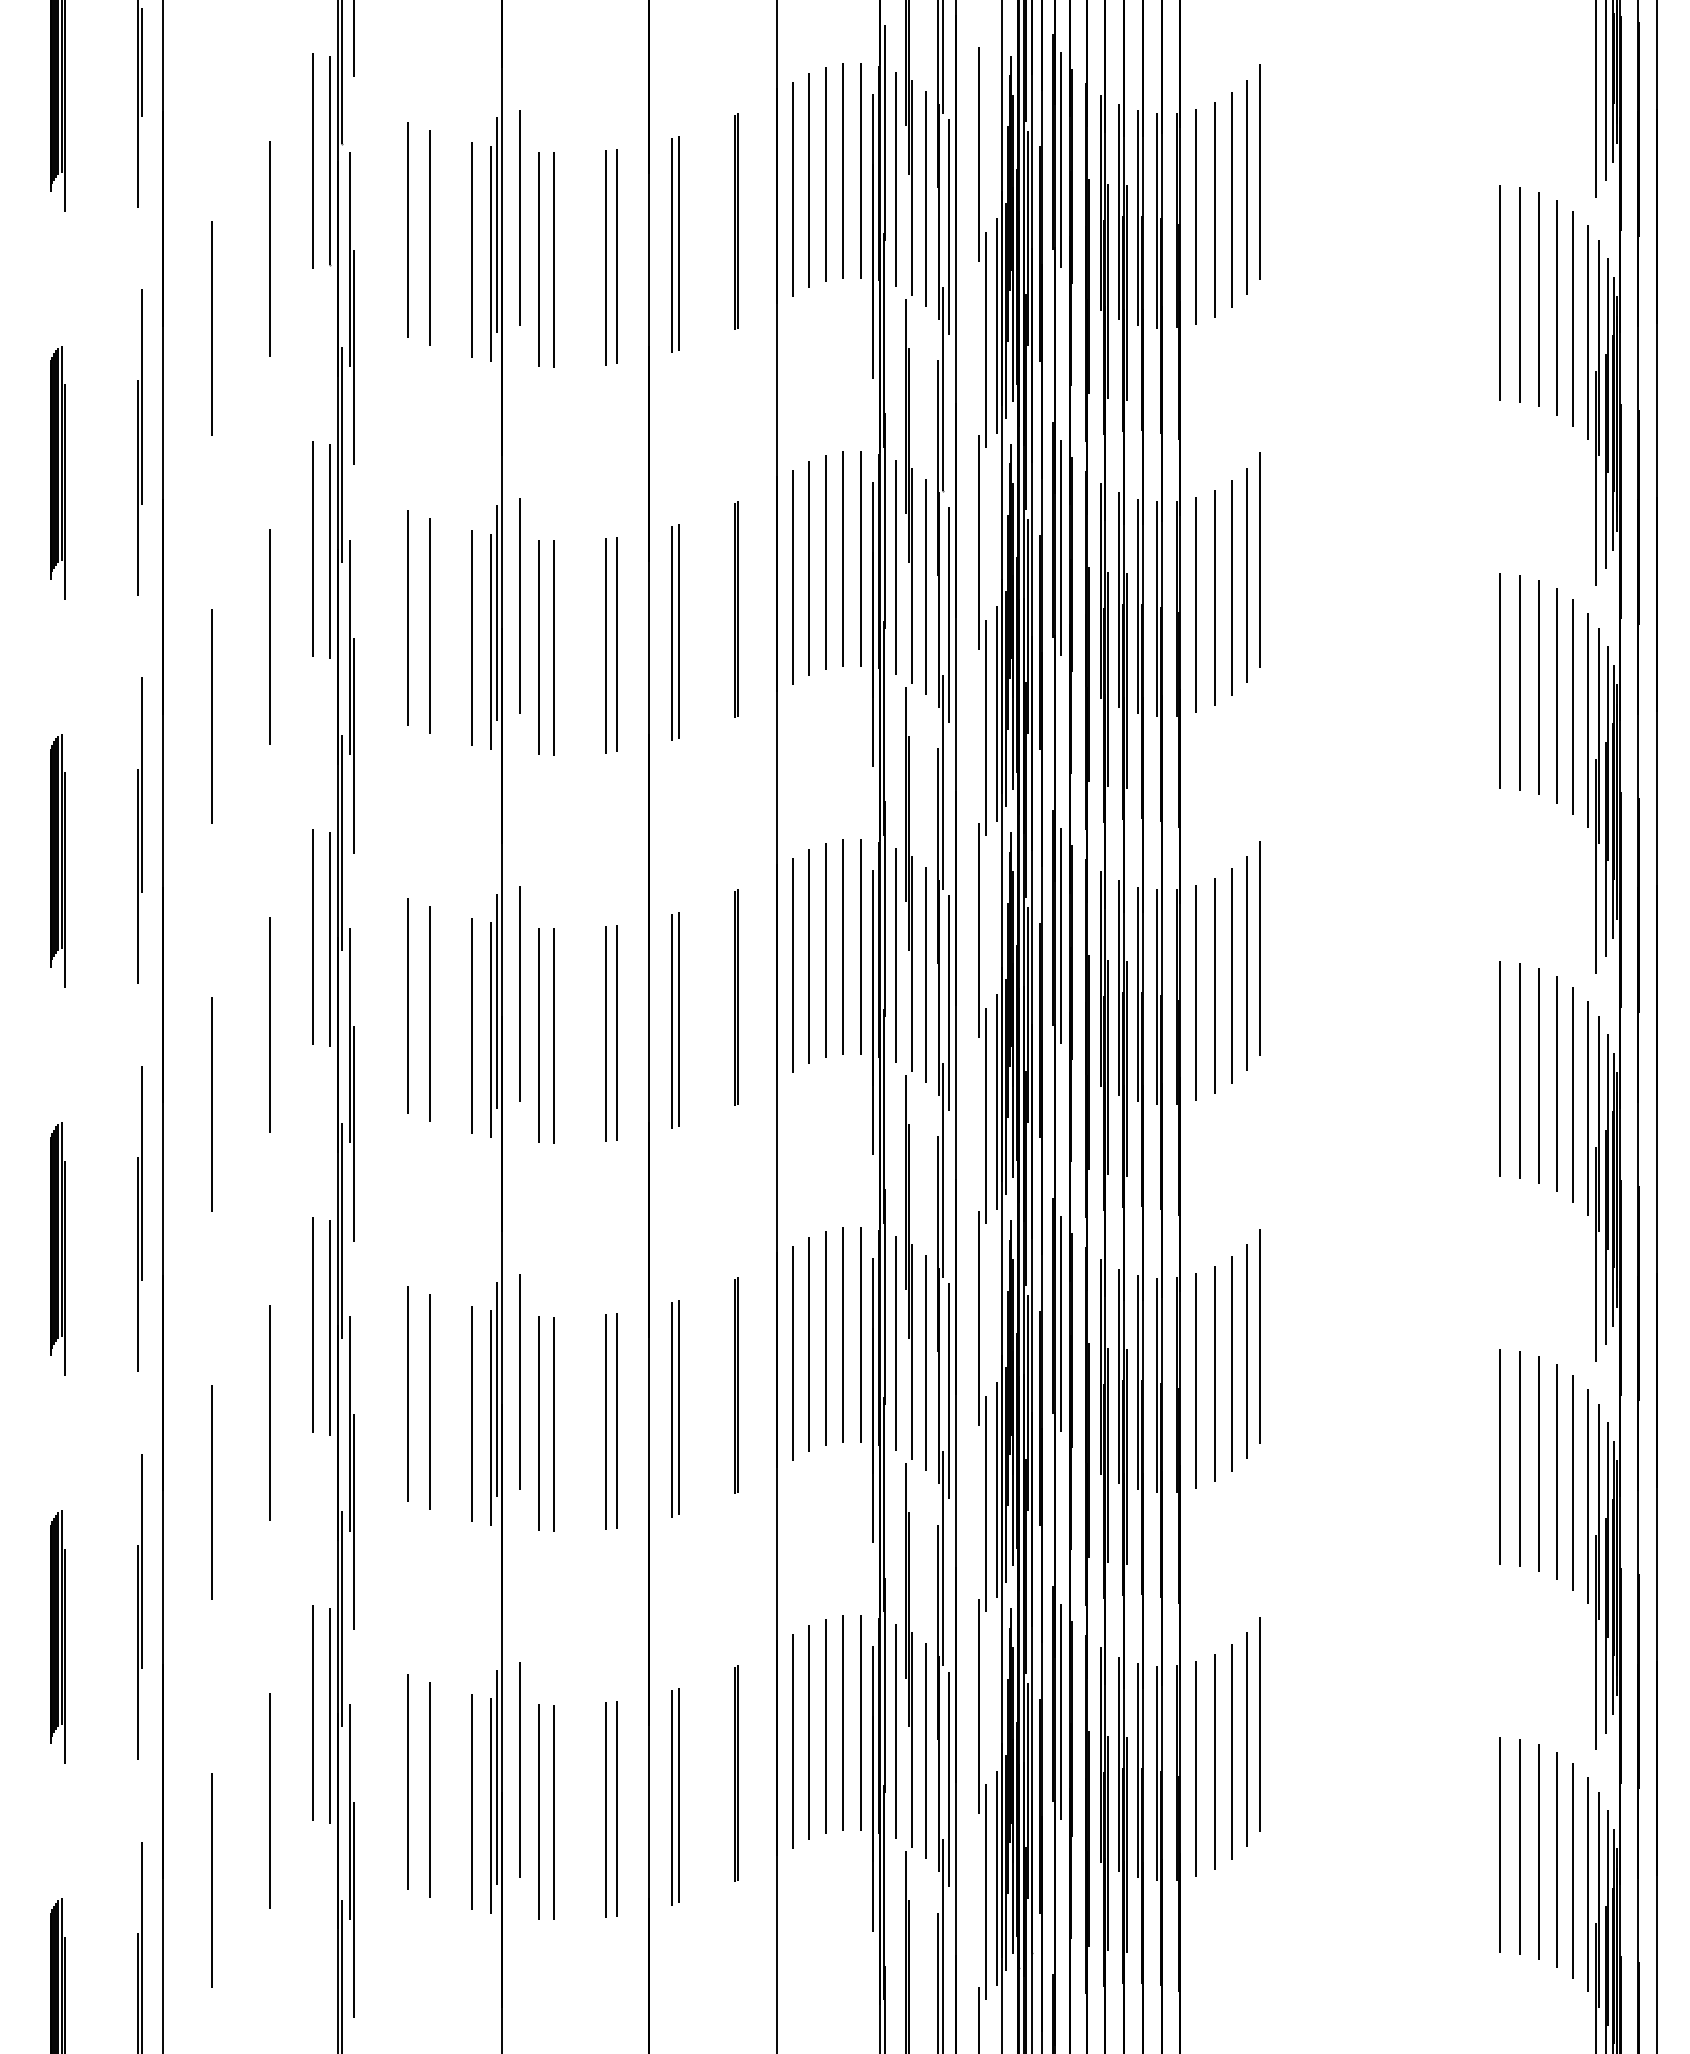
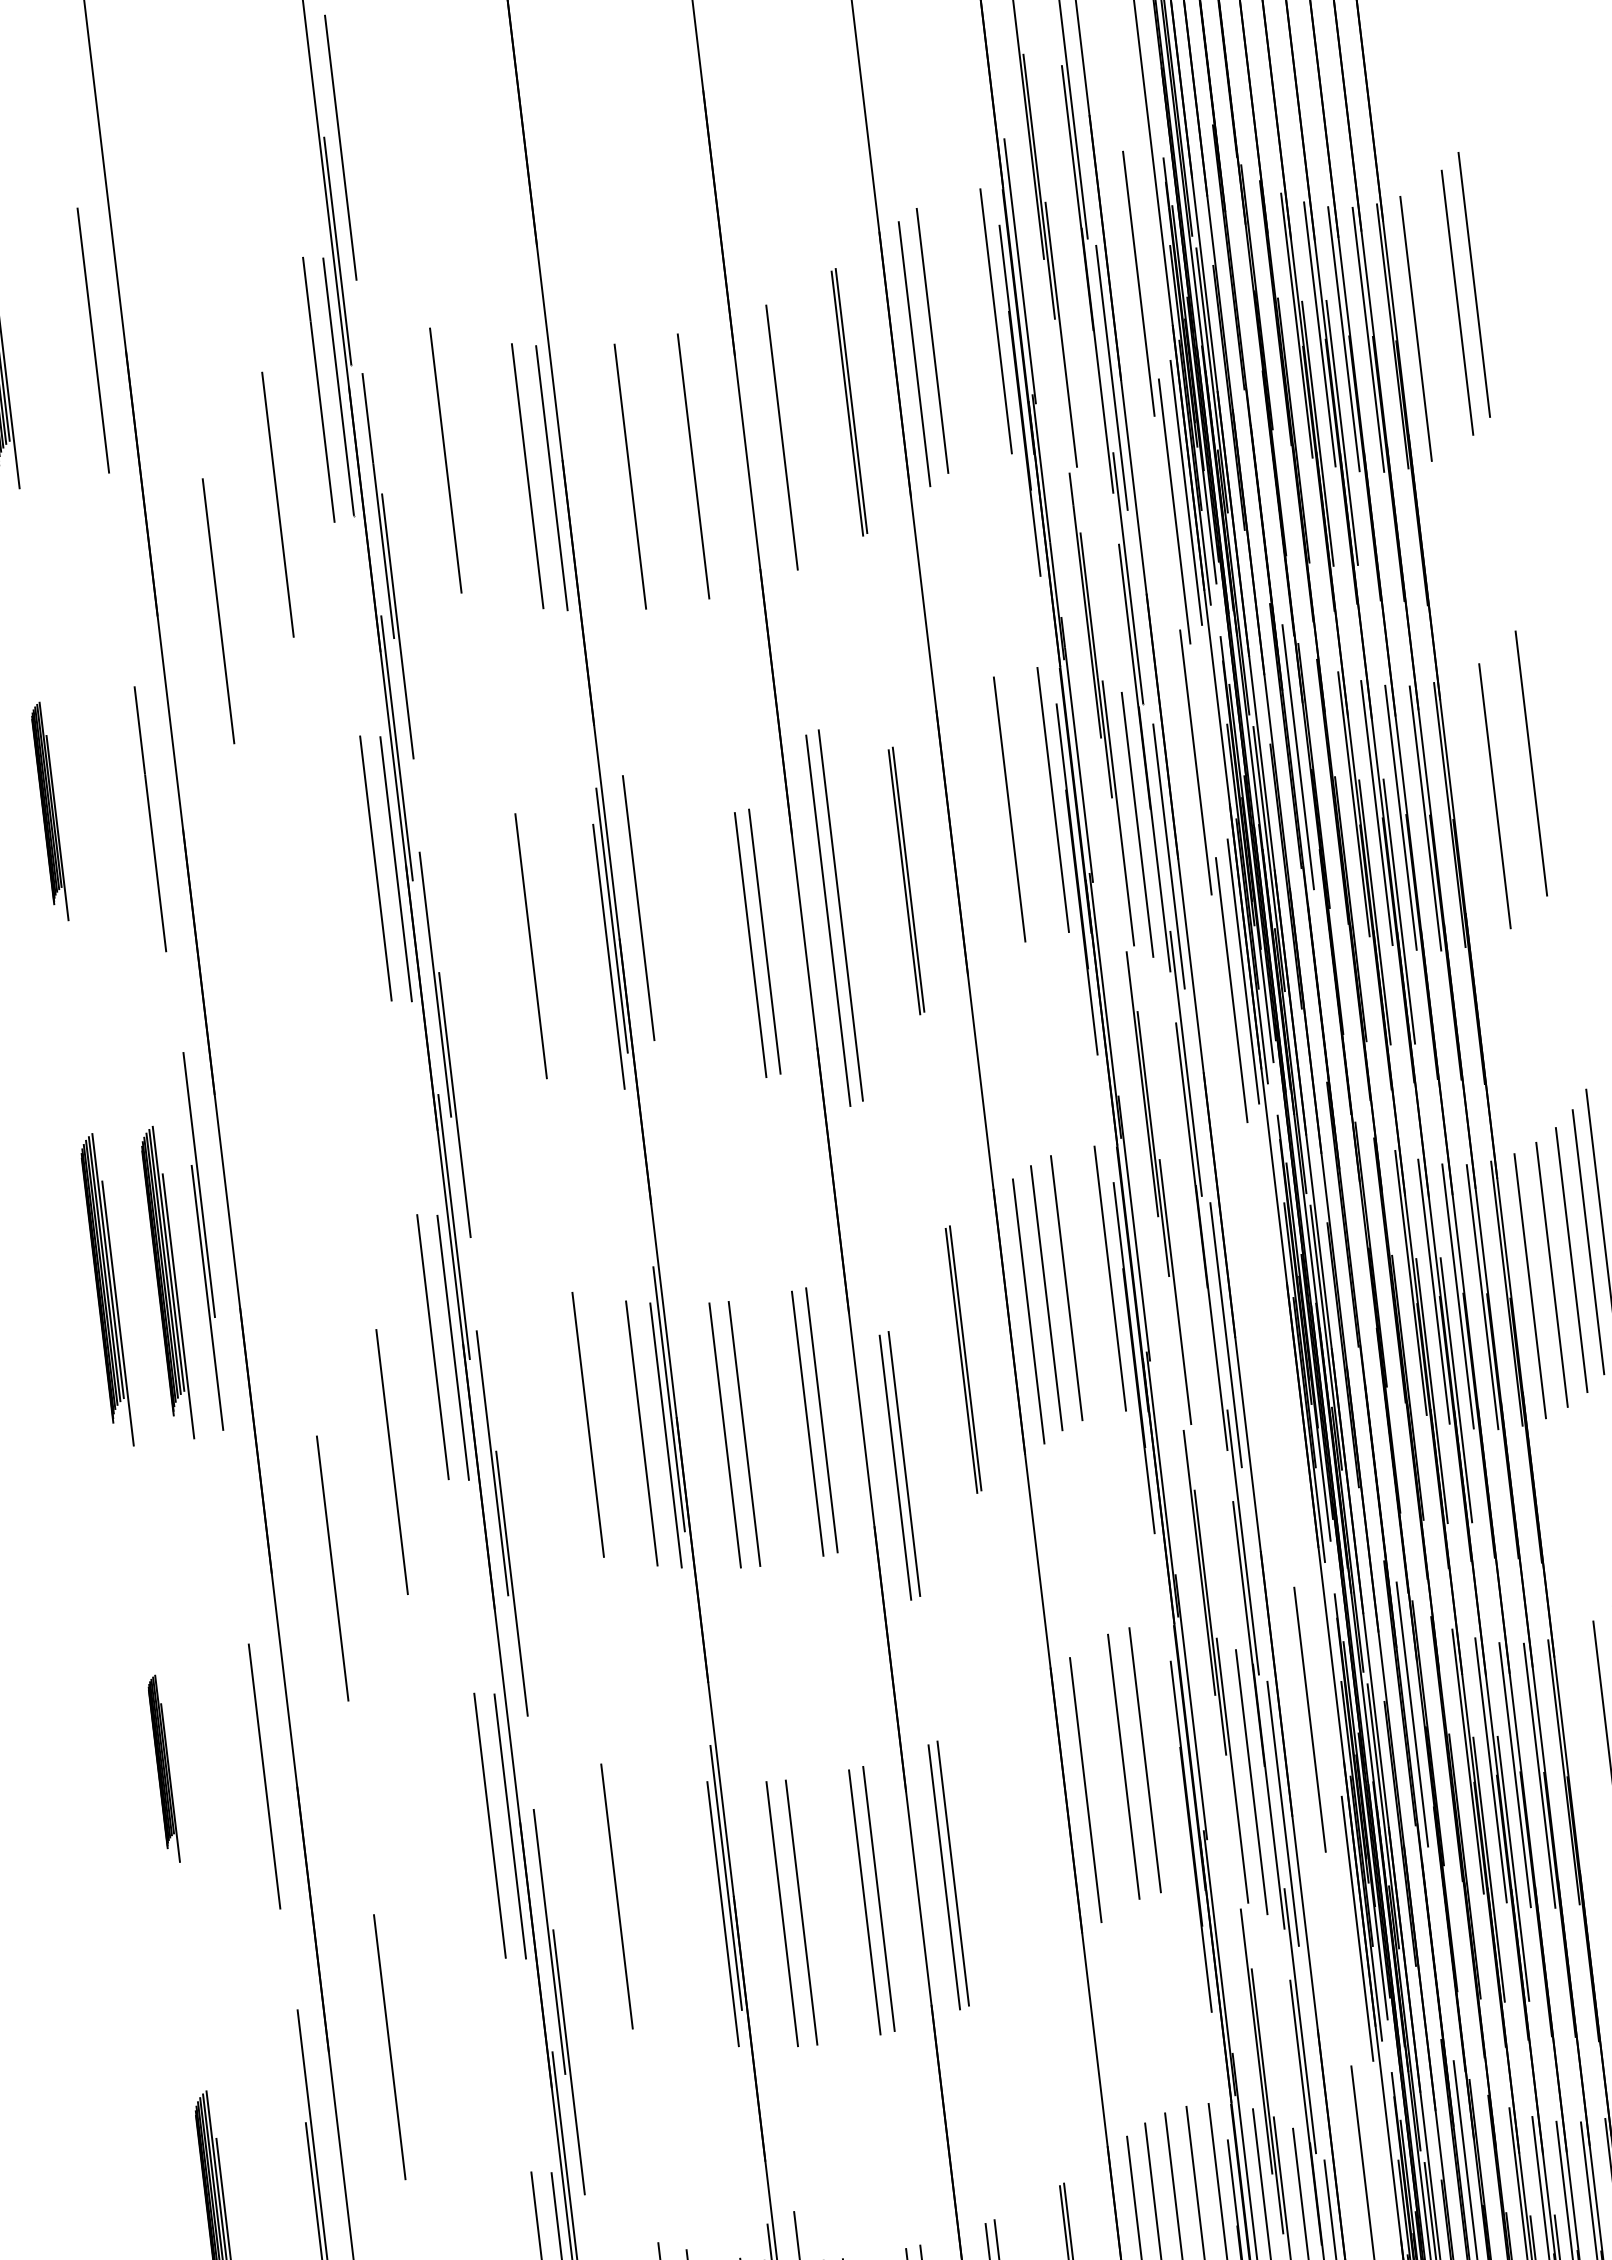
line: (142, 61) -> (93, 292), removed
line: (1061, 159) -> (1241, 277), removed
line: (843, 170) -> (973, 323), removed
line: (1259, 172) -> (1487, 264), removed
line: (825, 174) -> (952, 331), removed
line: (896, 179) -> (1040, 326), removed
line: (925, 198) -> (1079, 346), removed
line: (1214, 209) -> (1437, 317), removed
line: (519, 217) -> (581, 429), removed
line: (497, 225) -> (555, 442), removed
line: (430, 237) -> (474, 466), removed
line: (671, 245) -> (772, 441), removed
line: (617, 256) -> (707, 462), removed
line: (538, 259) -> (610, 478), removed
line: (142, 397) -> (142, 706), removed
part: (57, 472) -> (48, 811), size x0.7
line: (843, 558) -> (1031, 802), removed
line: (1259, 560) -> (1544, 743), removed
line: (896, 567) -> (1097, 805), removed
line: (808, 568) -> (989, 819), removed
line: (793, 577) -> (972, 832), removed
line: (1231, 587) -> (1513, 780), removed
line: (1196, 604) -> (1473, 806), removed
line: (408, 617) -> (503, 938), removed
part: (675, 632) -> (834, 918), size x1.4
line: (269, 636) -> (334, 982), removed
line: (472, 637) -> (585, 954), removed
line: (538, 647) -> (667, 956), removed
line: (553, 647) -> (686, 954), removed
line: (212, 716) -> (275, 1089), removed
part: (106, 860) -> (166, 1283), added
line: (979, 930) -> (1253, 1240), removed
line: (1061, 935) -> (1355, 1235), removed
line: (843, 946) -> (1088, 1280), removed
line: (896, 955) -> (1154, 1284), removed
line: (926, 974) -> (1194, 1303), removed
line: (519, 993) -> (695, 1386), removed
line: (408, 1005) -> (560, 1417), removed
part: (675, 1020) -> (900, 1465), moved
line: (997, 1102) -> (1301, 1450), removed
line: (985, 1115) -> (1288, 1468), removed
line: (142, 1173) -> (256, 1663), removed
line: (341, 1231) -> (510, 1706), removed
part: (57, 1248) -> (163, 1768), size x0.6
line: (861, 1334) -> (1167, 1756), removed
line: (896, 1343) -> (1211, 1762), removed
line: (808, 1344) -> (1103, 1776), removed
line: (1196, 1380) -> (1587, 1764), removed
line: (519, 1381) -> (752, 1864), removed
line: (735, 1385) -> (1019, 1838), removed
line: (429, 1401) -> (644, 1902), removed
line: (269, 1412) -> (448, 1939), removed
line: (472, 1413) -> (699, 1911), removed
line: (985, 1503) -> (1345, 1946), removed

